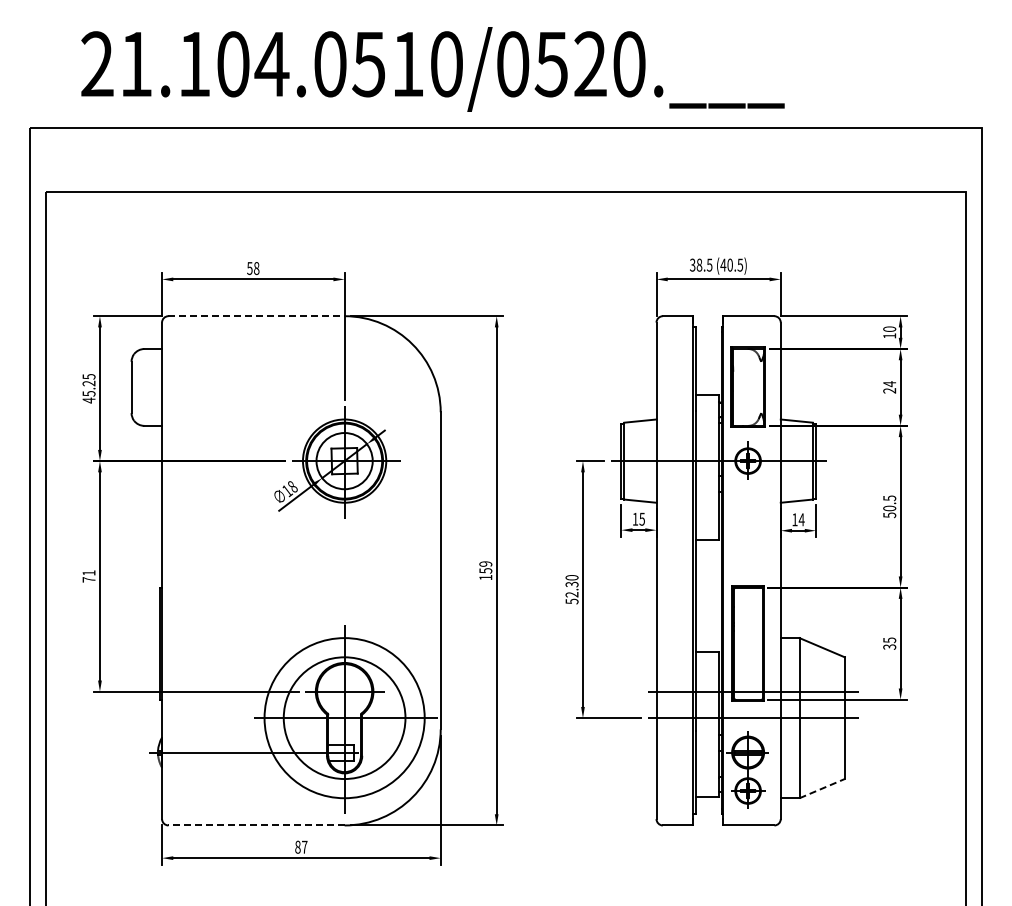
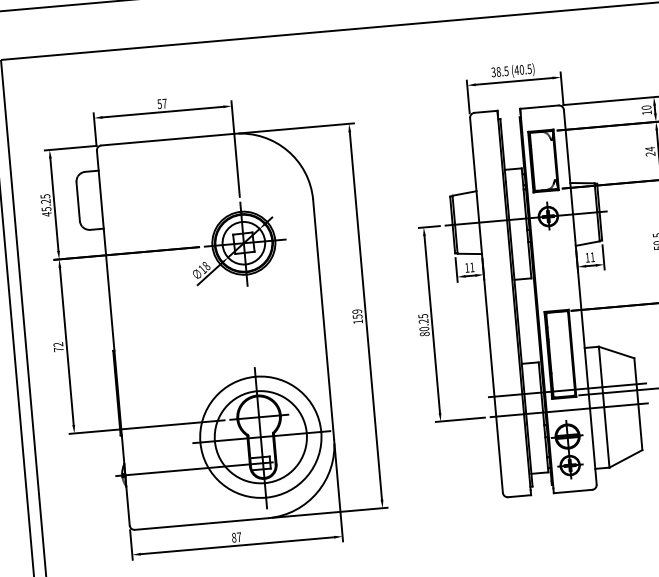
text: (256, 268) -> (164, 103), 58 -> 57
line: (257, 316) -> (168, 139), dashed -> solid
text: (641, 518) -> (471, 266), 15 -> 11
text: (801, 519) -> (592, 257), 14 -> 11
text: (88, 572) -> (57, 344), 71 -> 72
text: (571, 589) -> (423, 325), 52.30 -> 80.25
line: (822, 788) -> (626, 458), dashed -> solid
line: (256, 825) -> (201, 524), dashed -> solid

